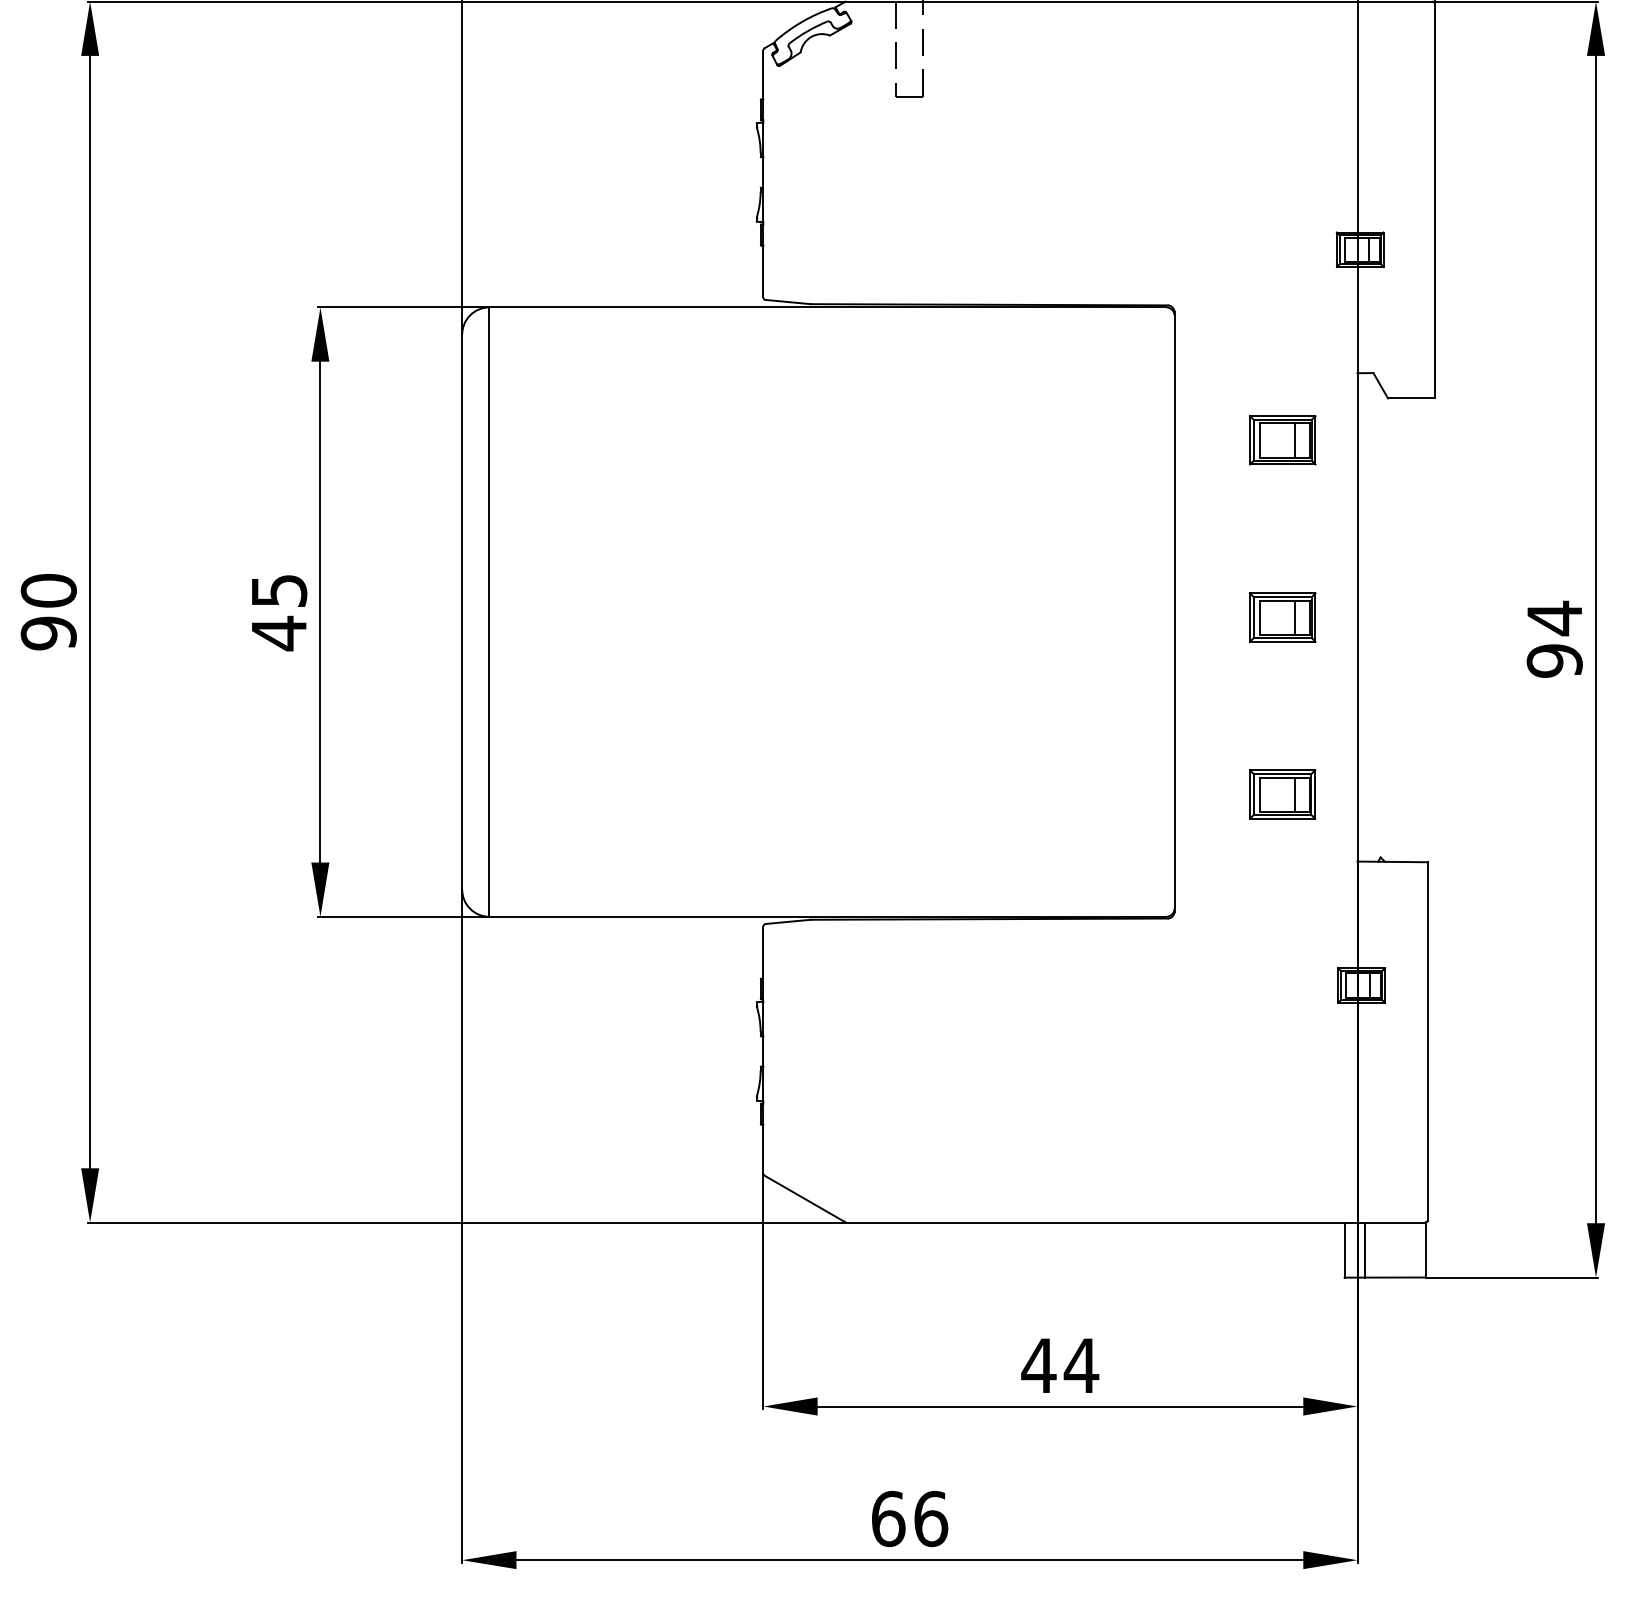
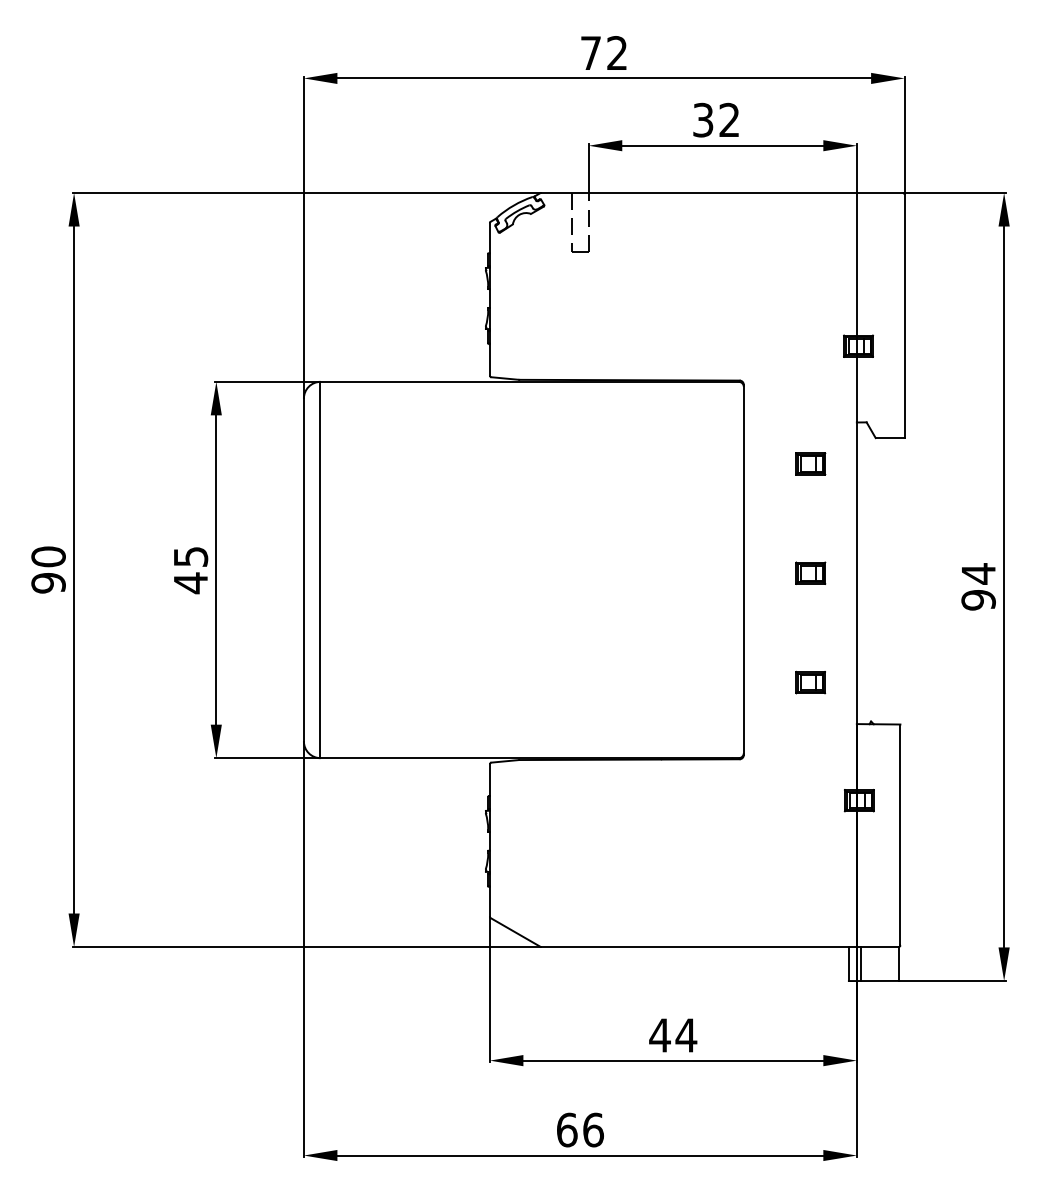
part: (1282, 439) -> (810, 463), size x0.71
part: (1282, 616) -> (810, 572), size x0.71
part: (1282, 794) -> (810, 682), size x0.71

